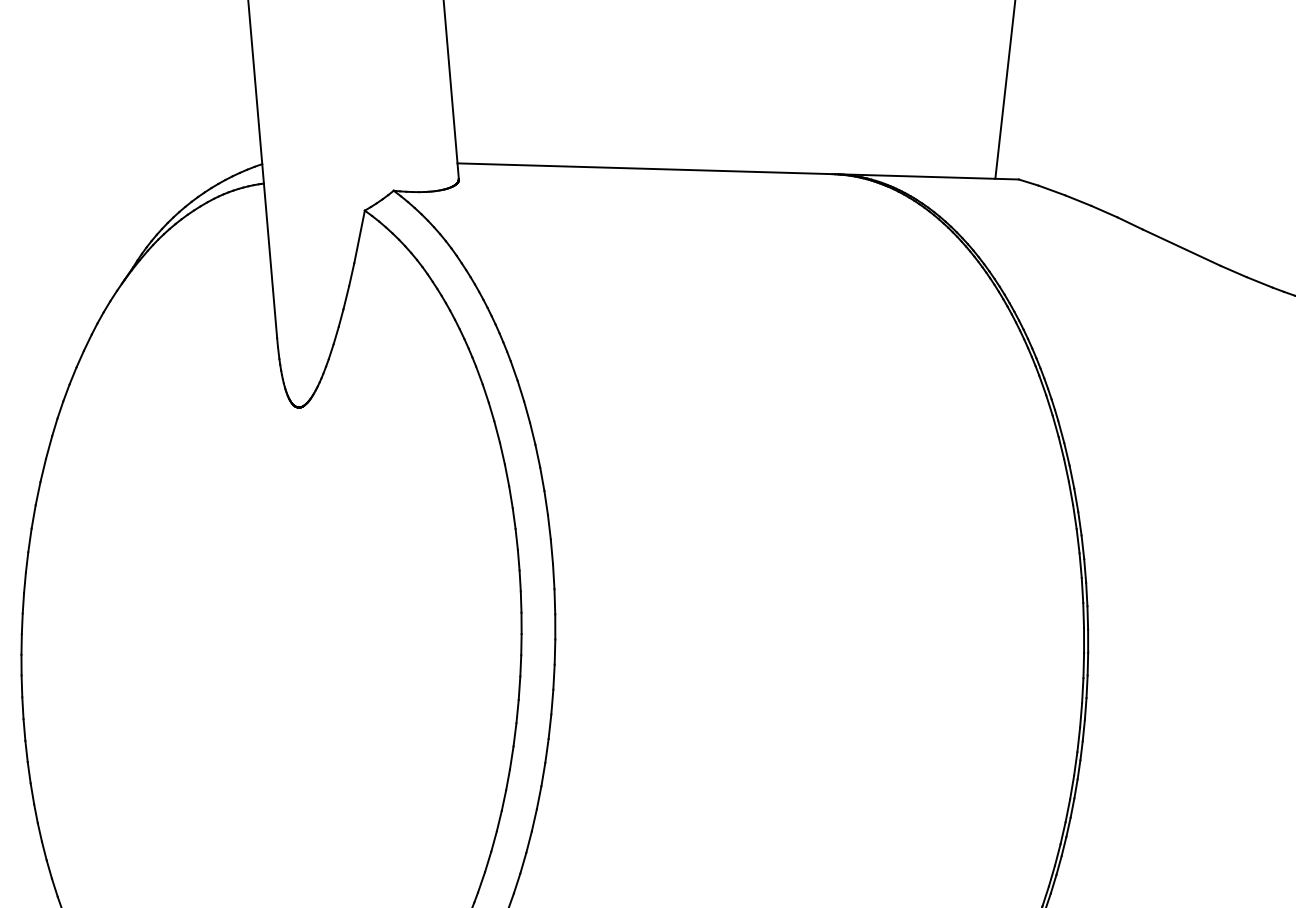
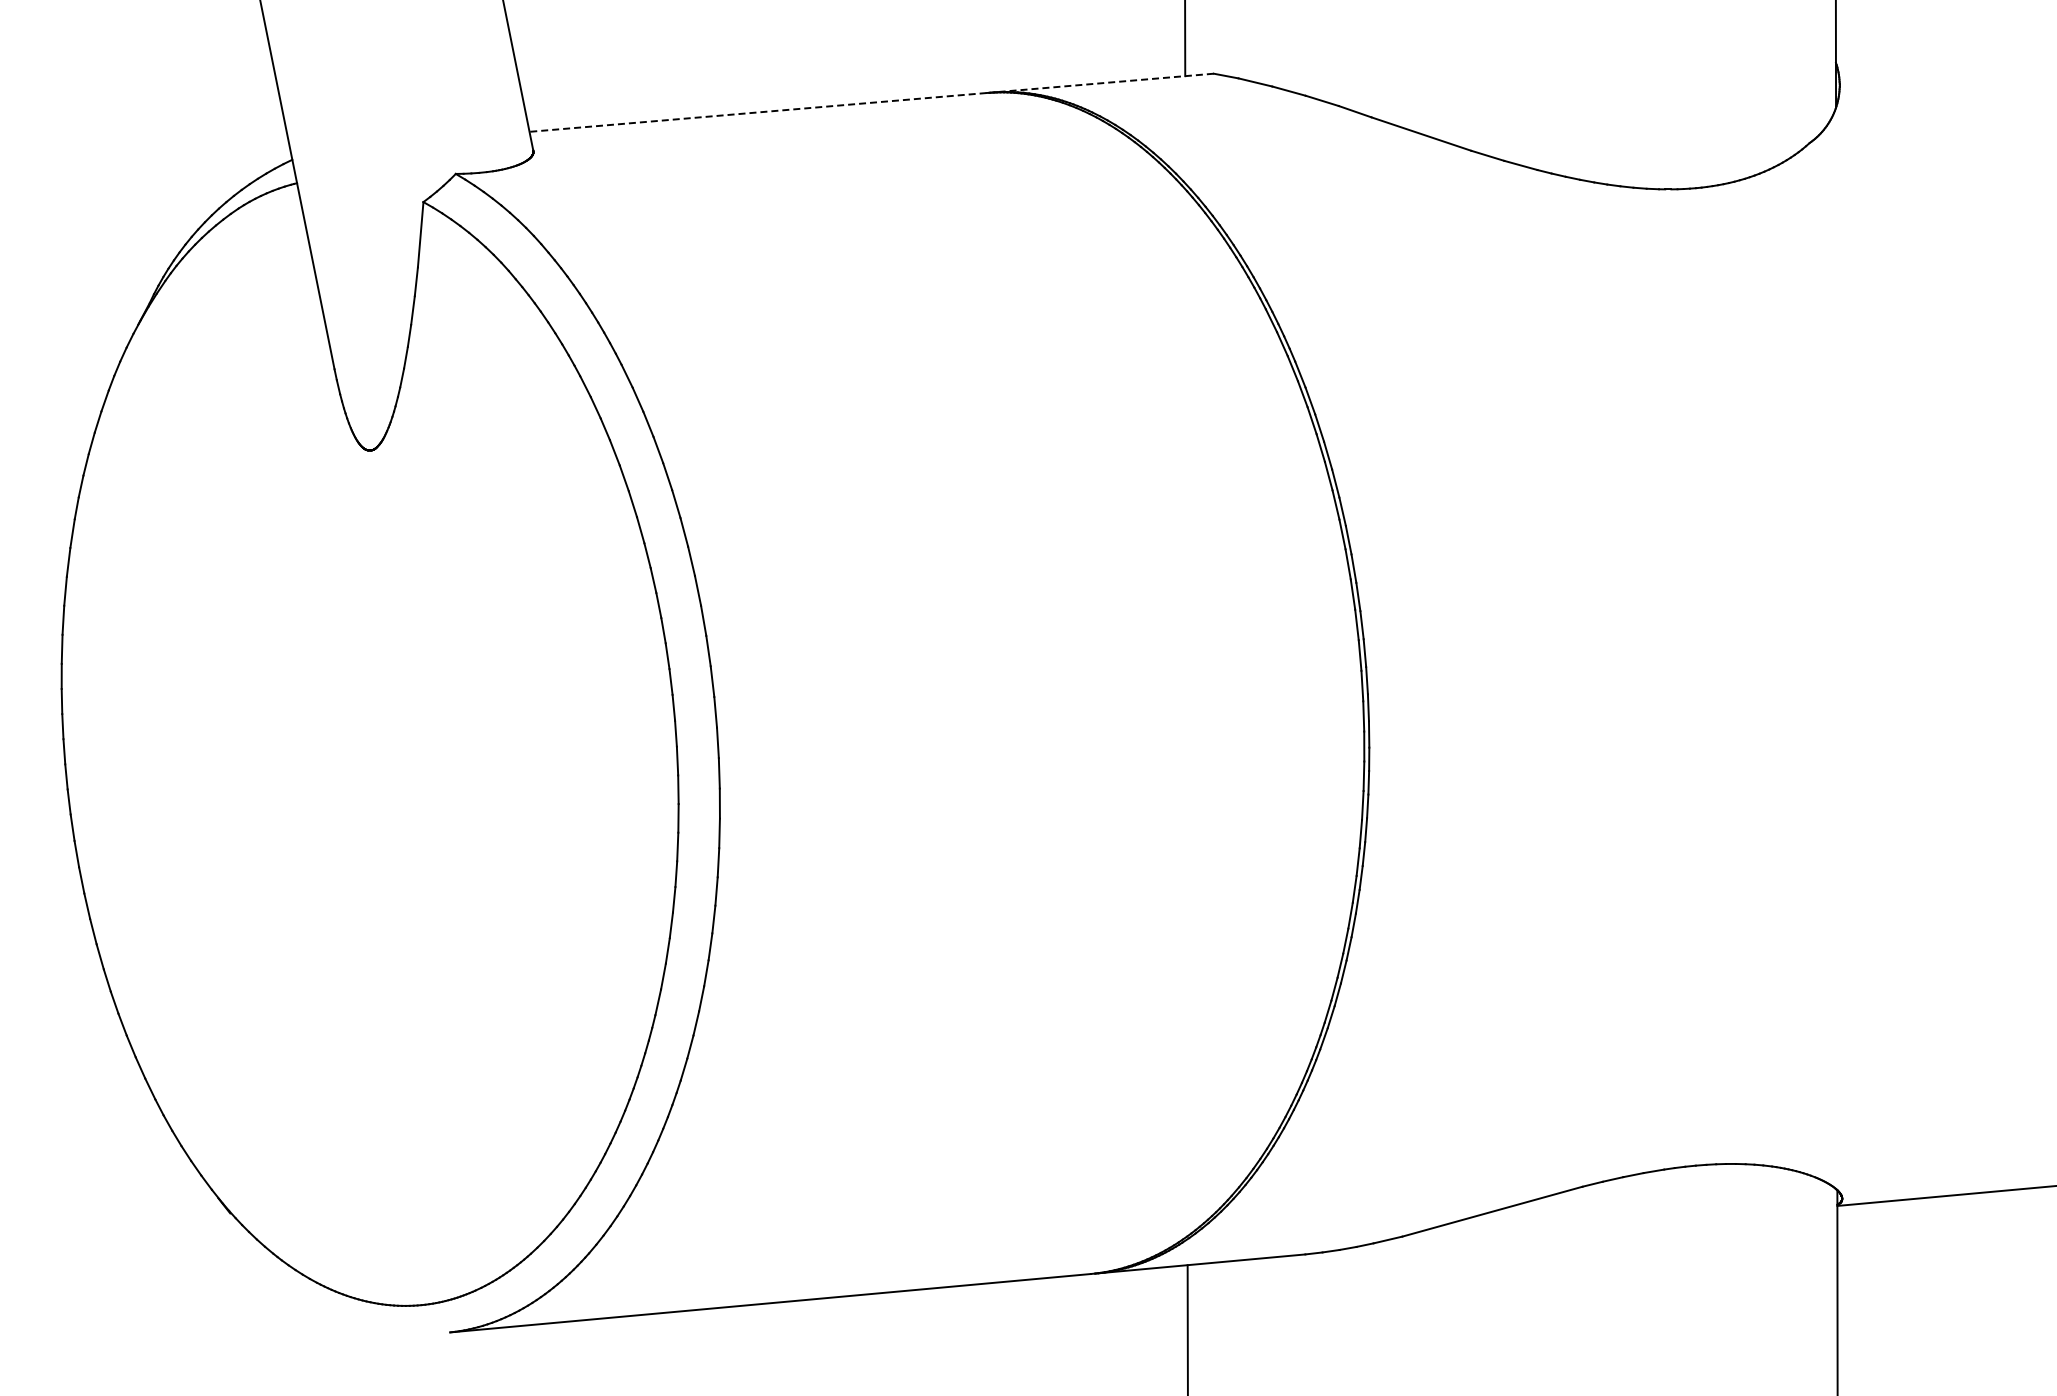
line: (644, 168) -> (757, 112), solid -> dashed
line: (929, 176) -> (1104, 82), solid -> dashed

